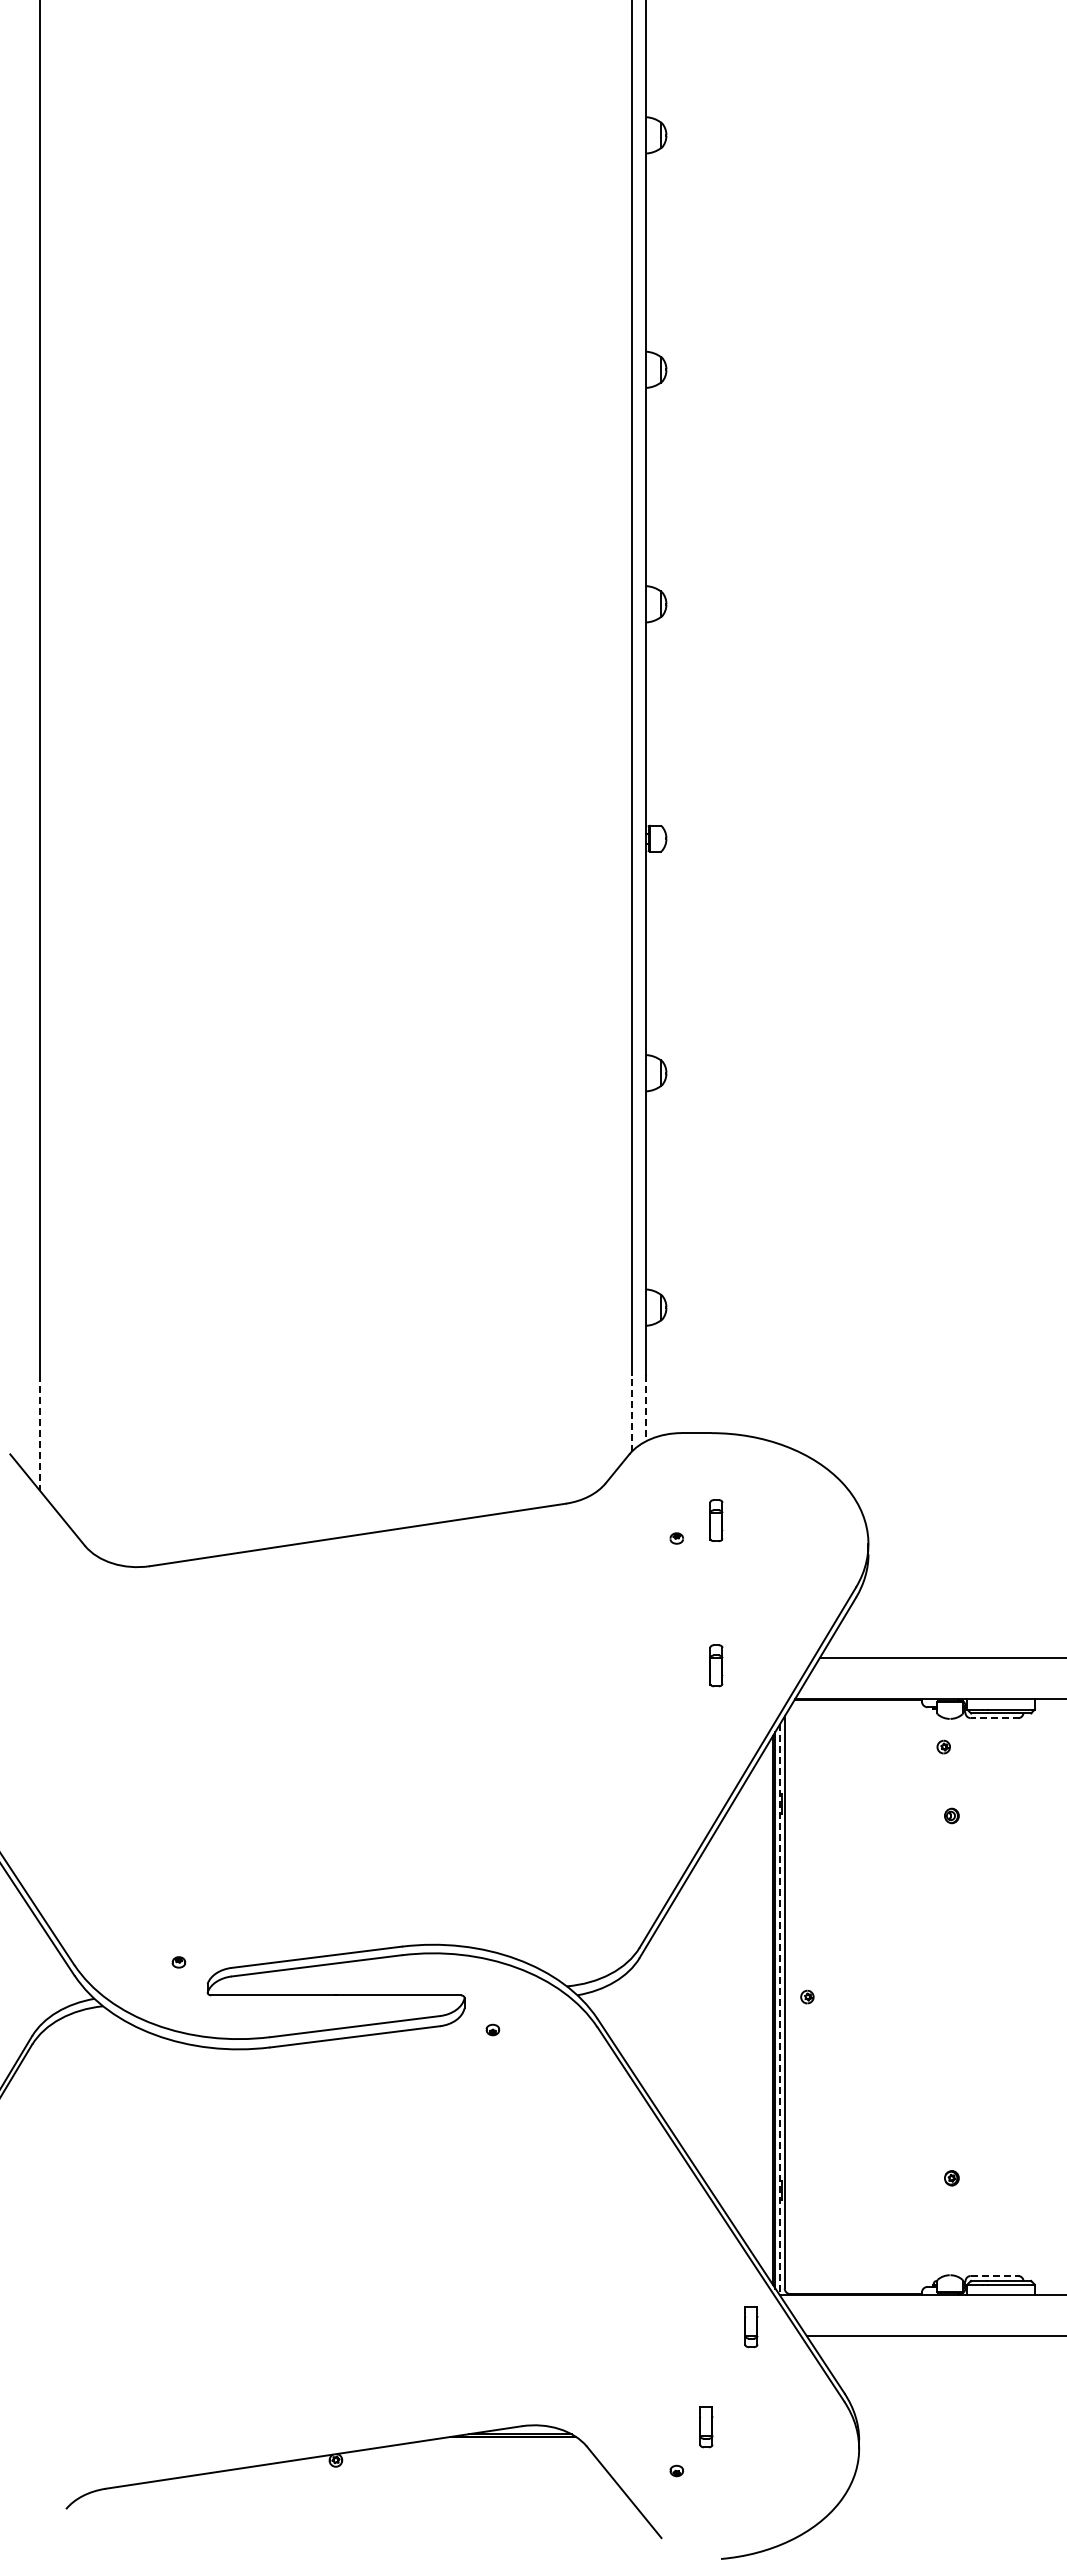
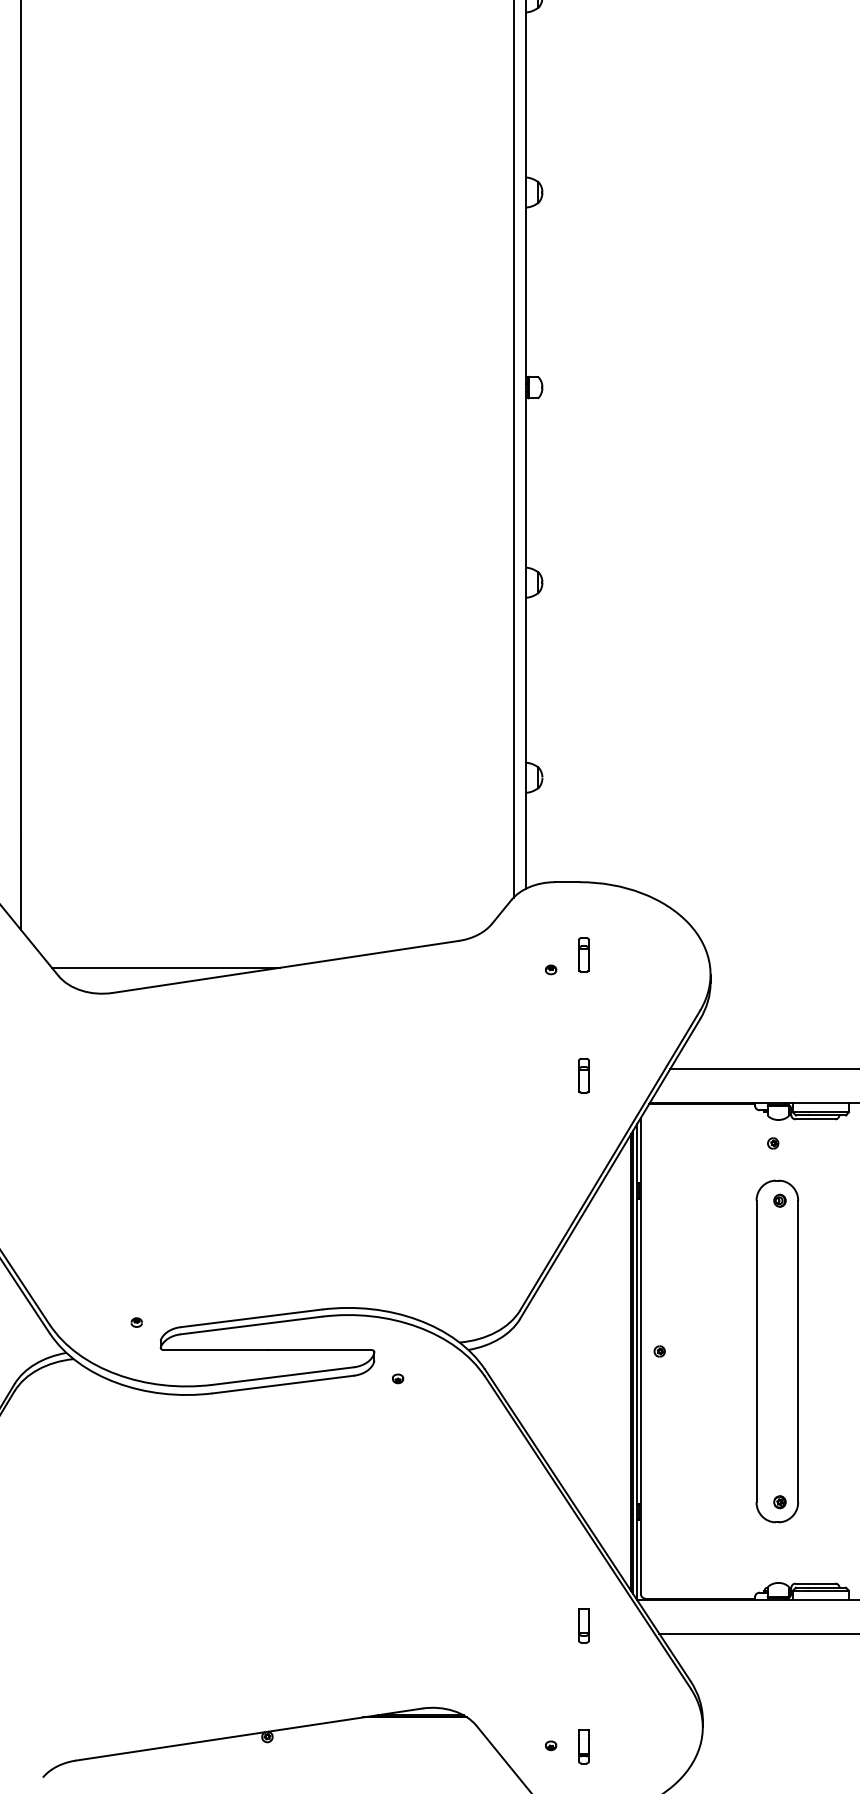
line: (646, 1408) -> (525, 861), dashed -> solid
line: (631, 1412) -> (513, 865), dashed -> solid
line: (40, 1433) -> (21, 882), dashed -> solid
line: (213, 1535) -> (165, 967), added
line: (995, 1718) -> (816, 1119), dashed -> solid
part: (948, 1997) -> (777, 1351), added
line: (780, 2009) -> (637, 1361), dashed -> solid
line: (995, 2276) -> (816, 1583), dashed -> solid
part: (751, 2326) -> (584, 1625), moved
part: (706, 2427) -> (584, 1747), moved

